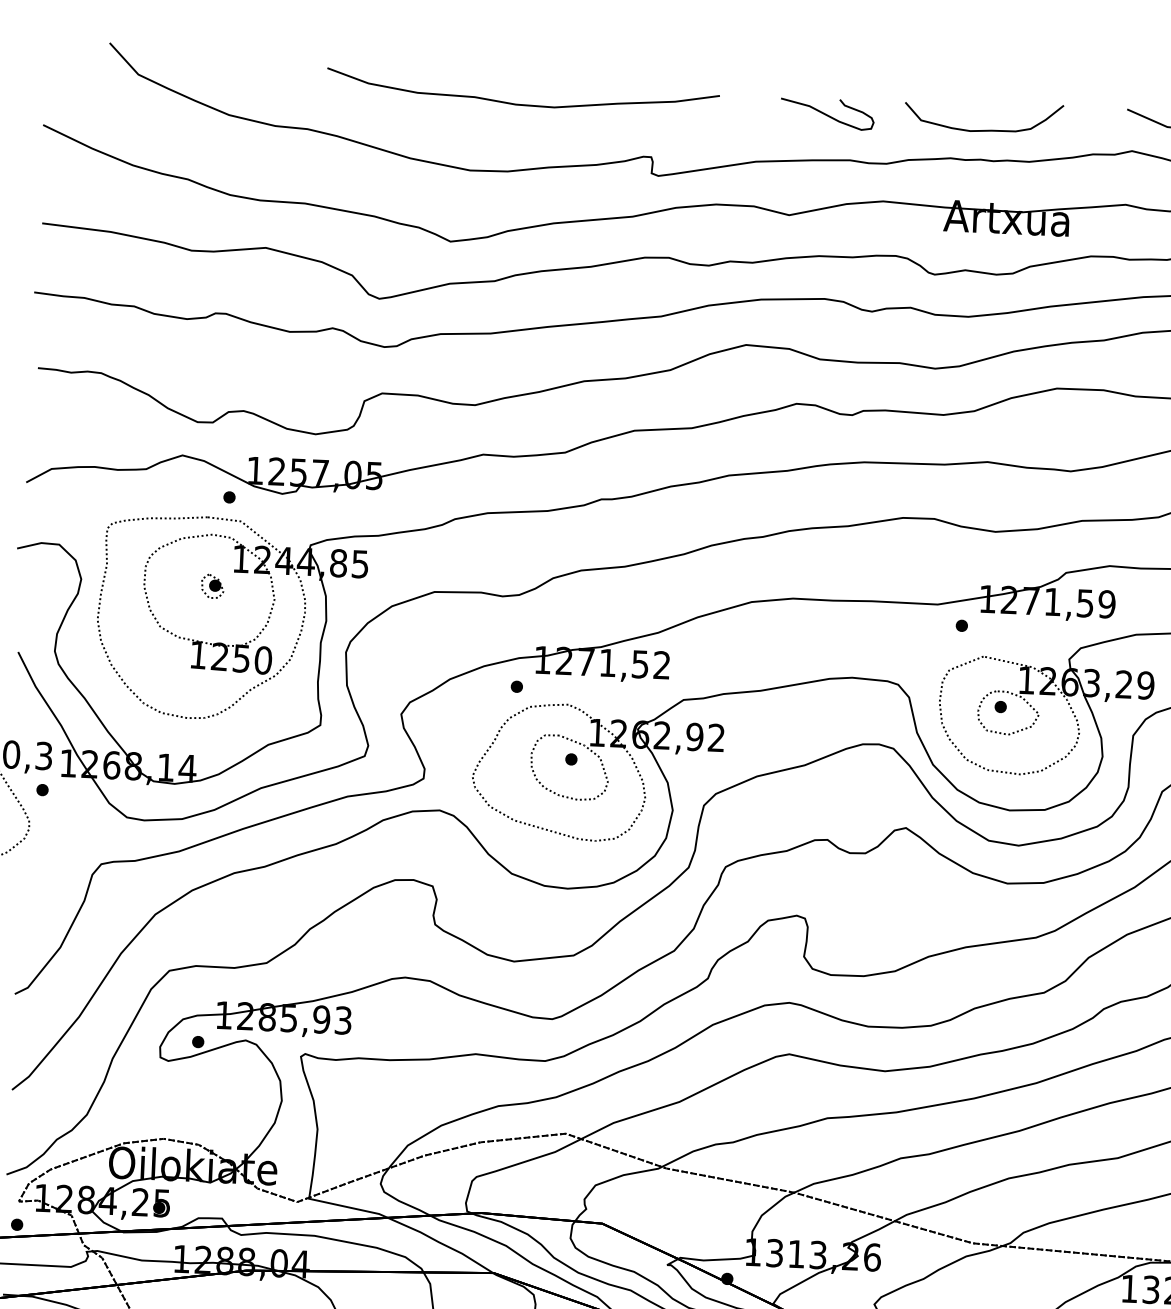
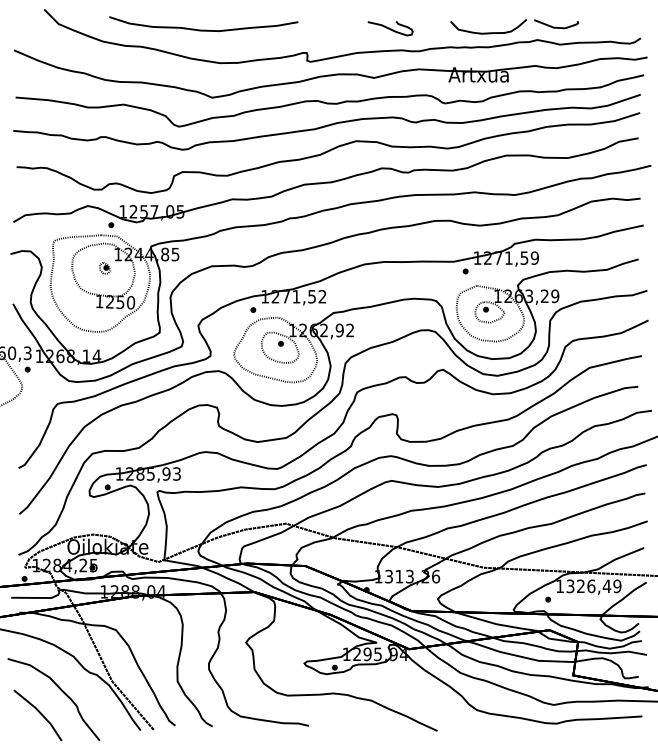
curve: (521, 102) -> (203, 29), moved
curve: (983, 128) -> (488, 32), moved

